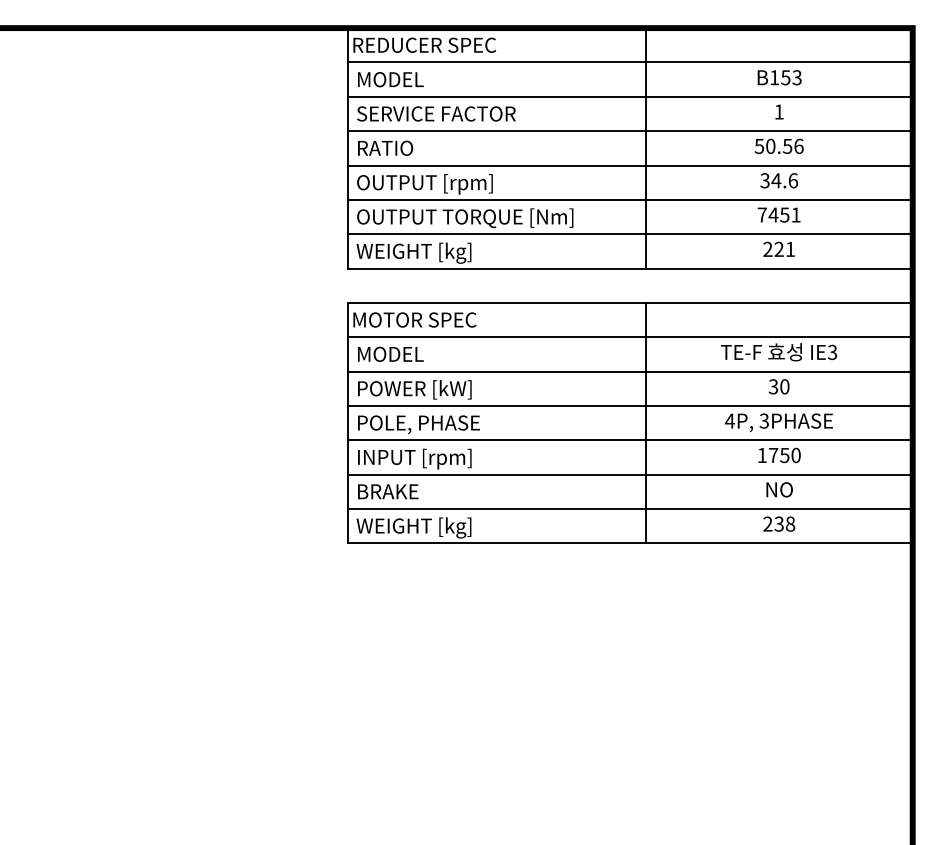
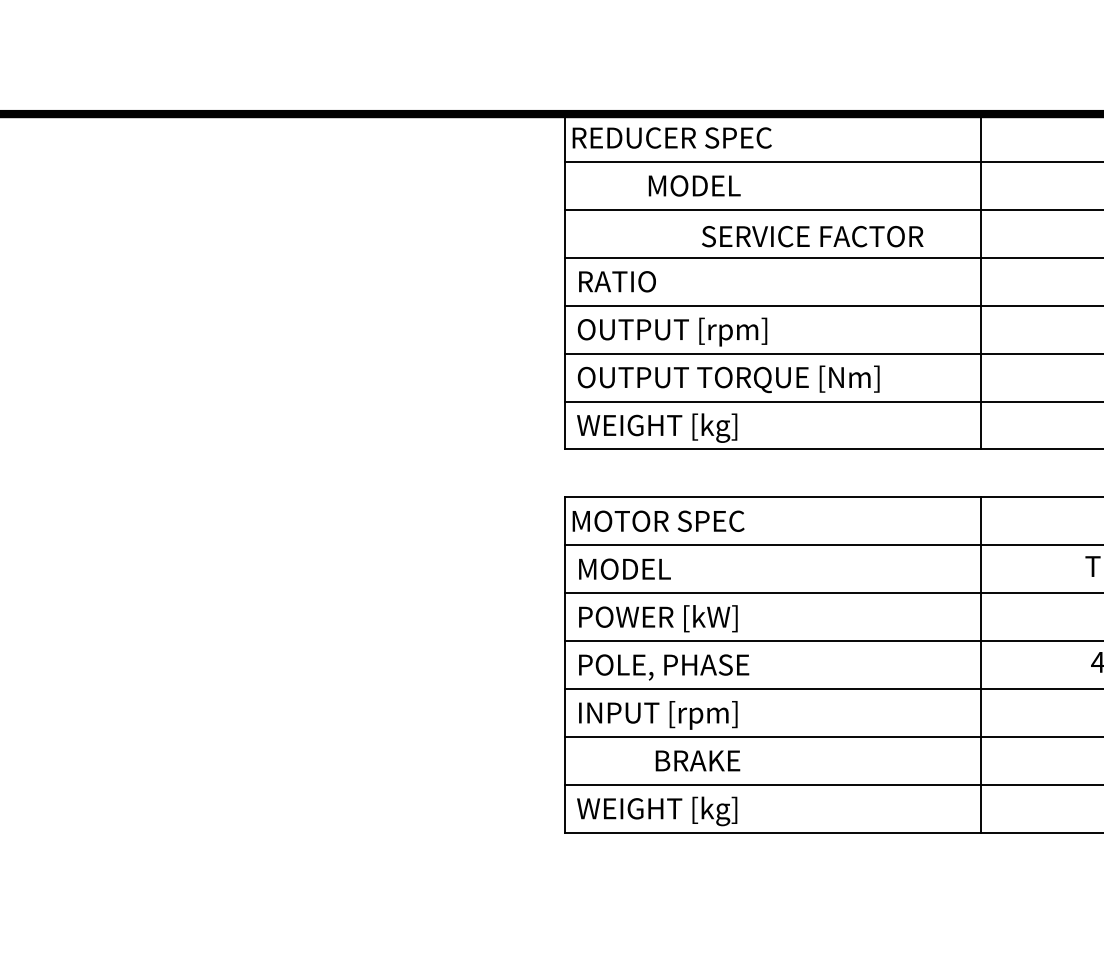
text: (390, 79) -> (694, 185), moved
text: (436, 113) -> (812, 235), moved
text: (388, 491) -> (698, 760), moved

